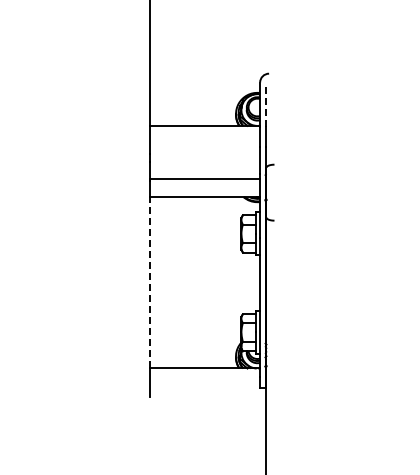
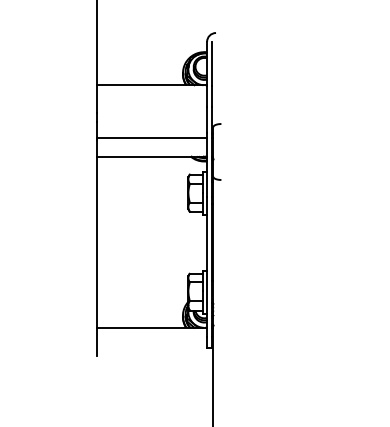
line: (265, 104) -> (212, 63), dashed -> solid
line: (149, 282) -> (96, 241), dashed -> solid

